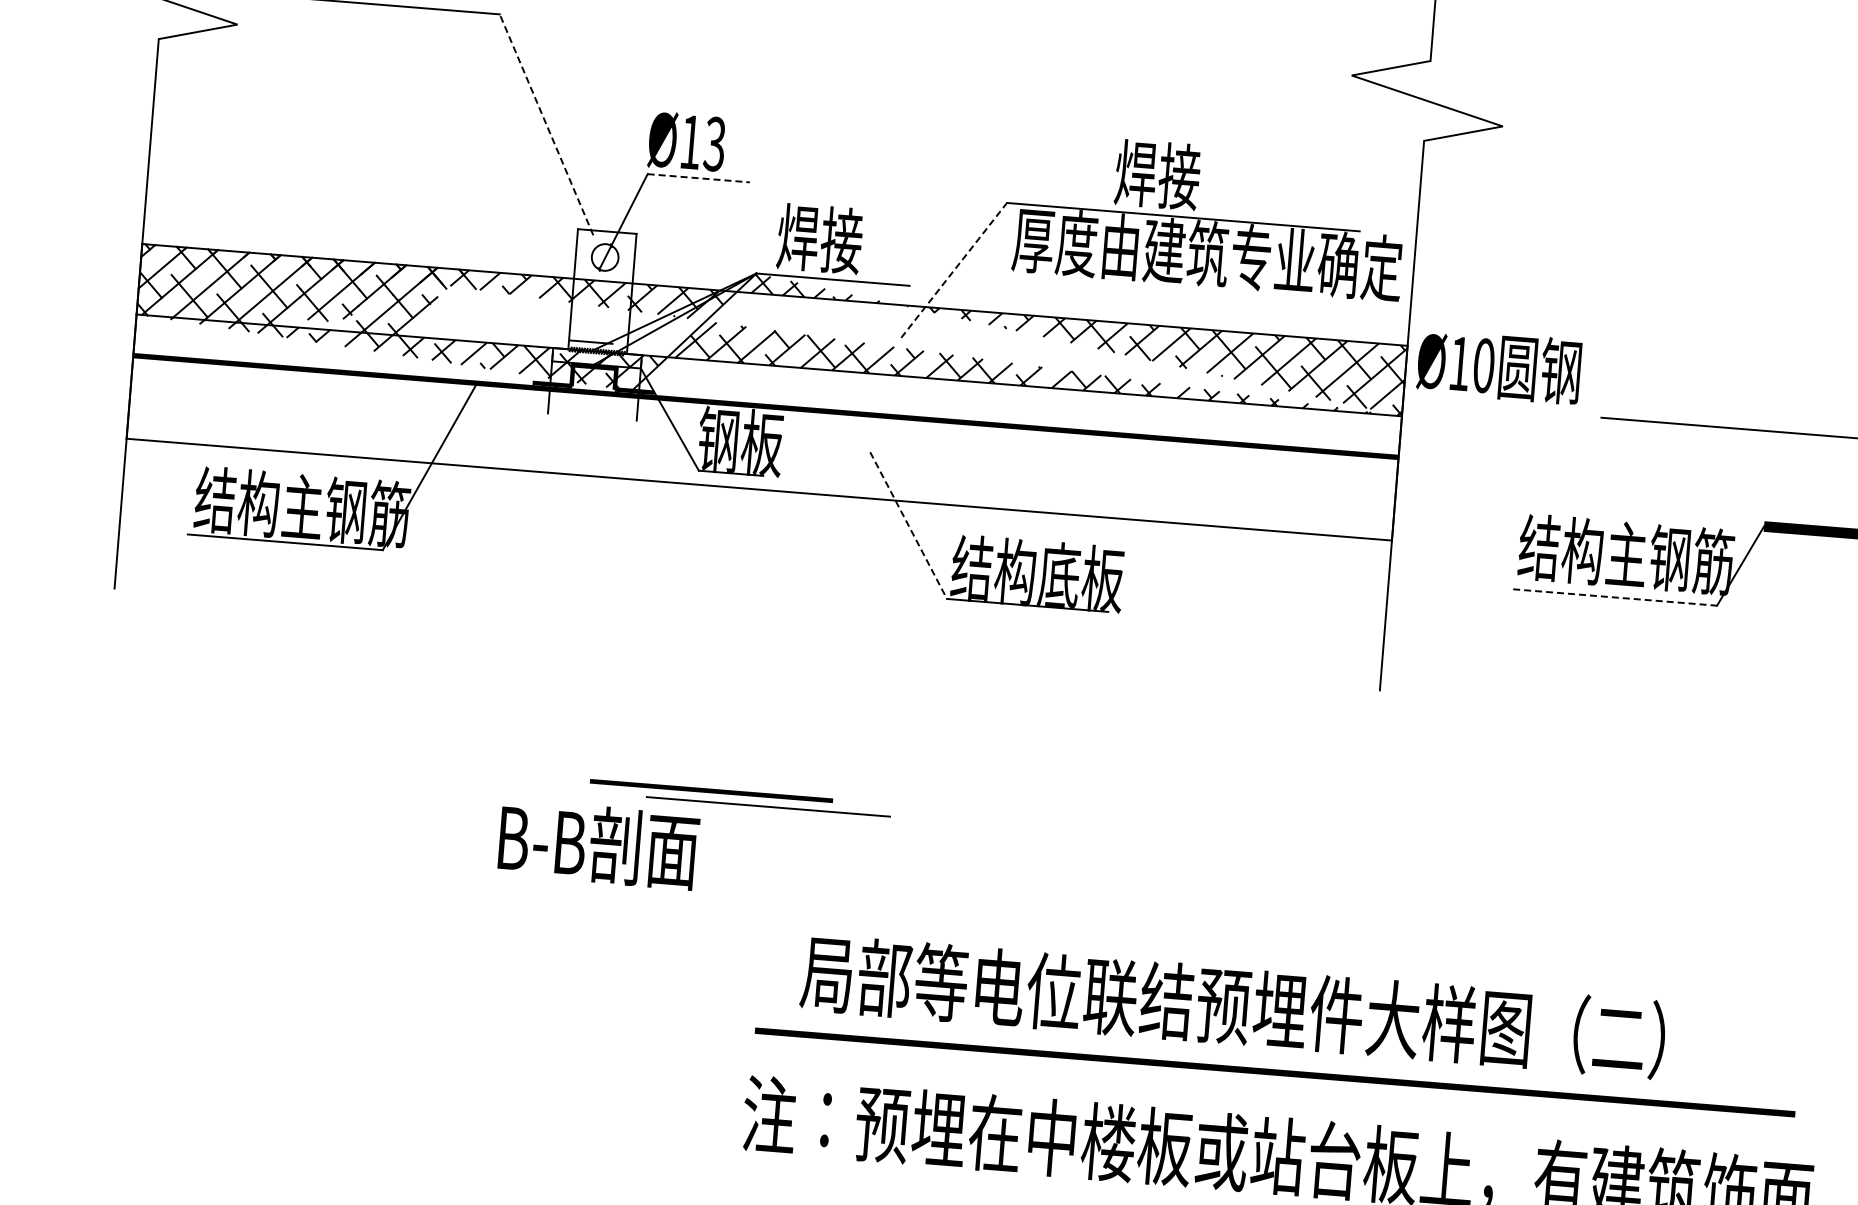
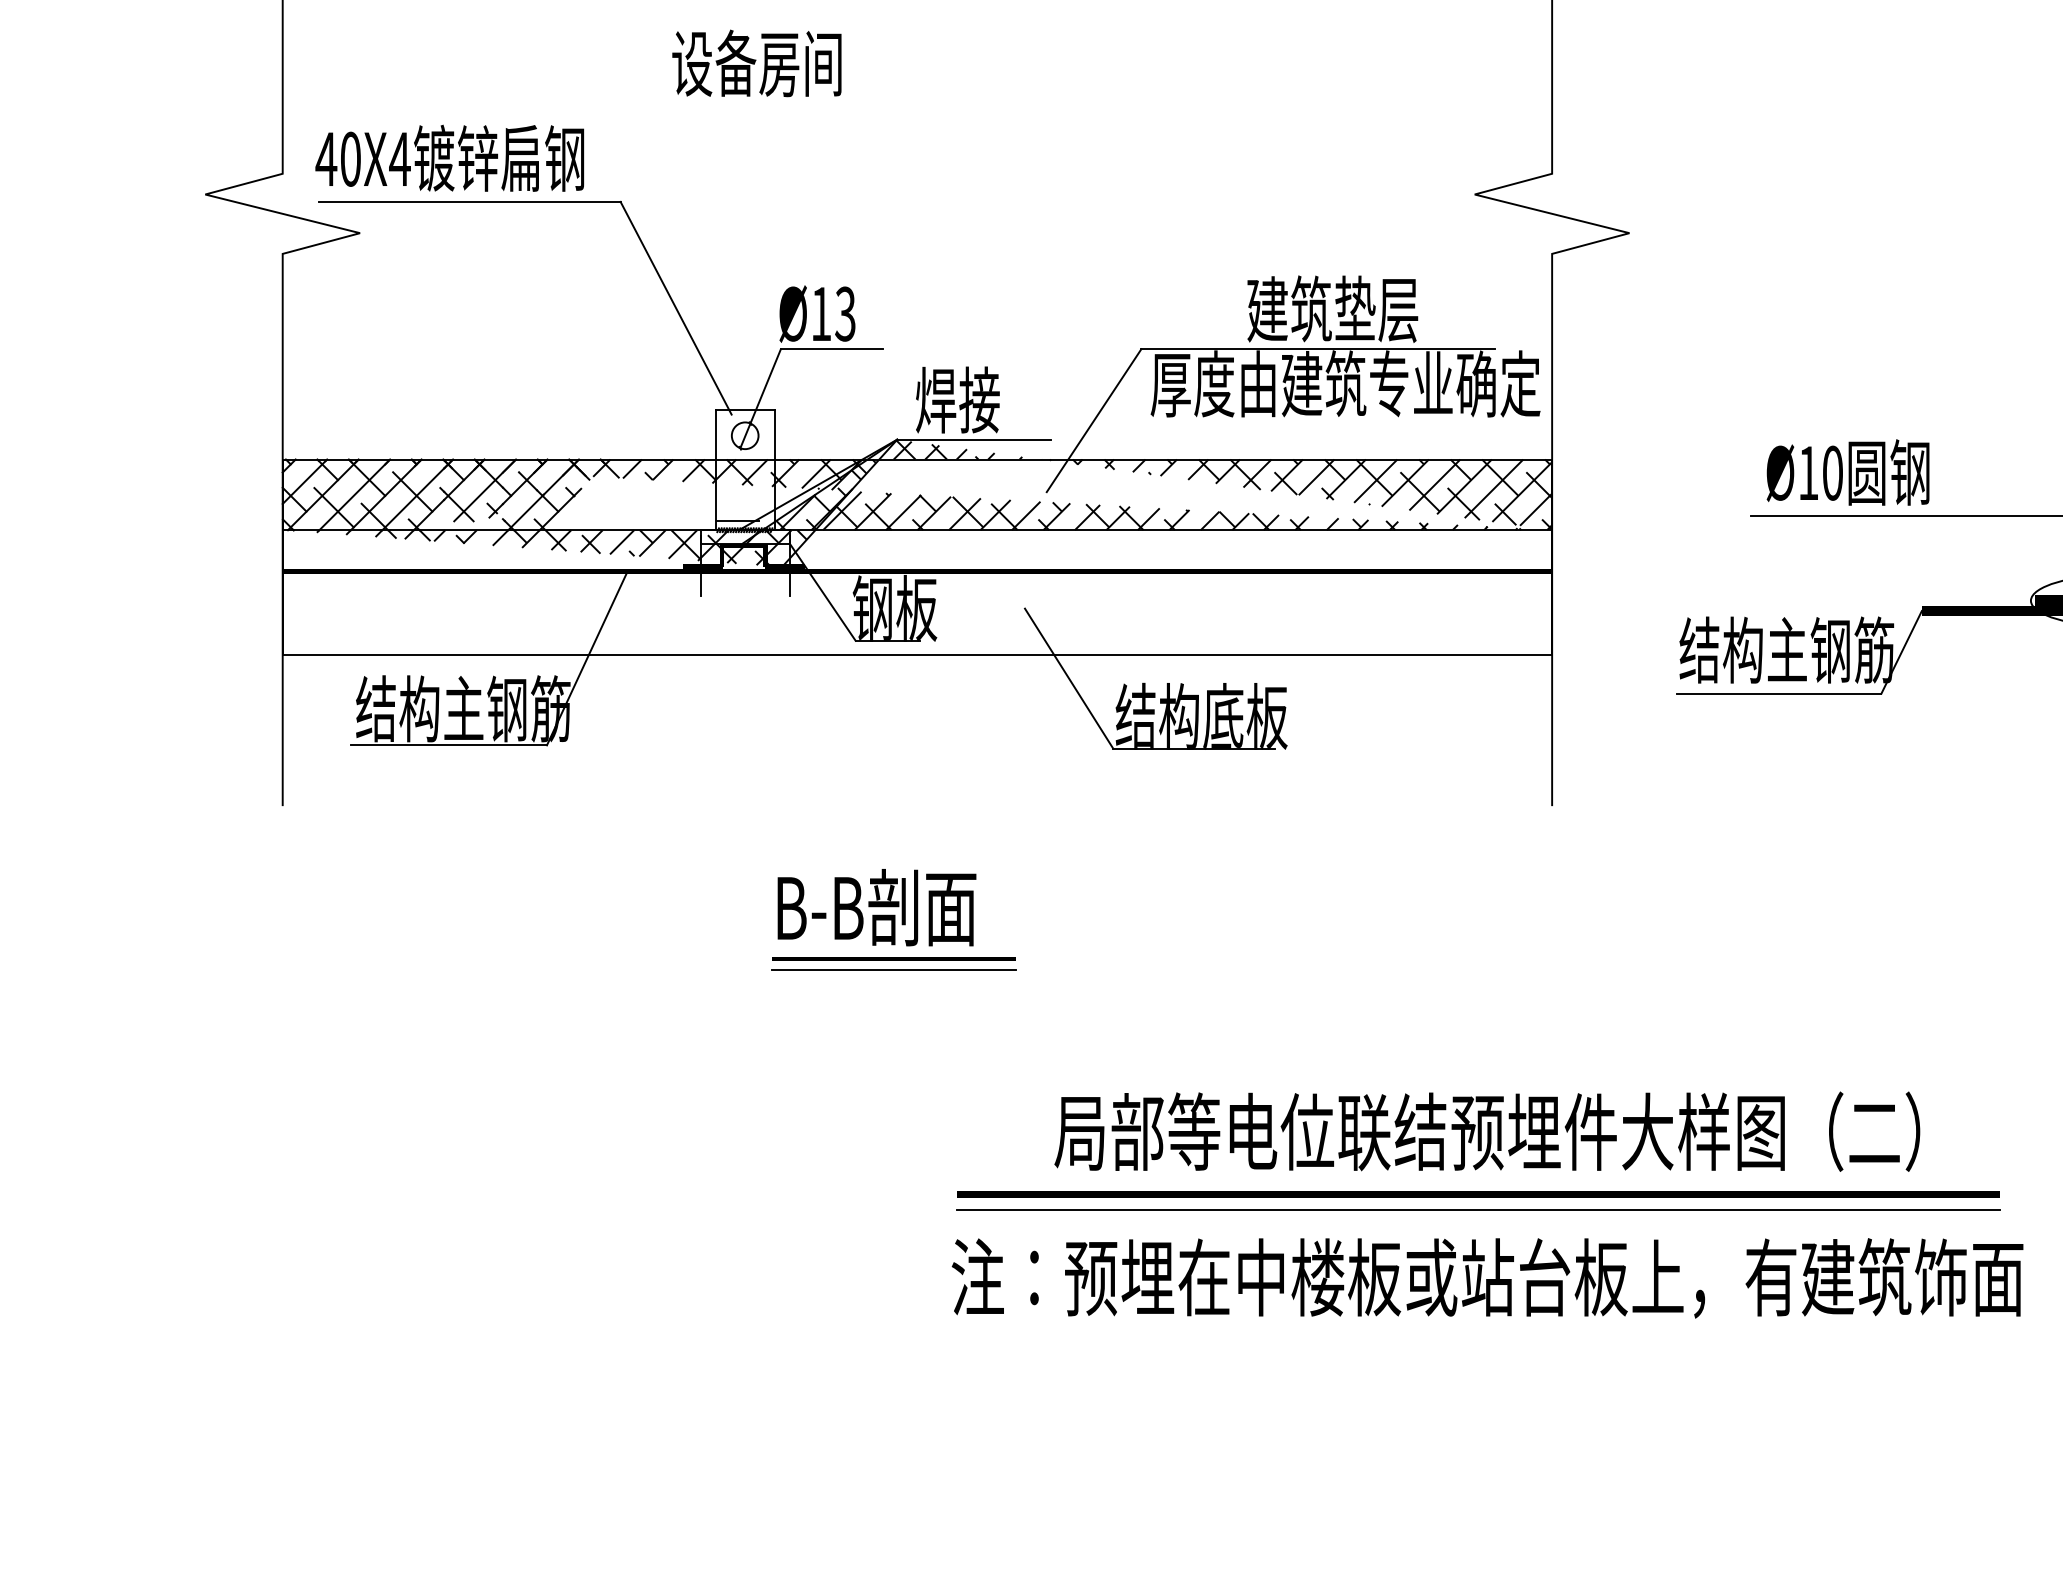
line: (546, 125) -> (676, 308), dashed -> solid
text: (1200, 177) -> (1332, 308), 焊接 -> 建筑垫层
line: (699, 178) -> (832, 349), dashed -> solid
line: (954, 270) -> (1094, 420), dashed -> solid
hatch: (681, 322) -> (826, 494), added
text: (1498, 366) -> (1847, 472), moved
line: (908, 525) -> (1069, 678), dashed -> solid
line: (1615, 597) -> (1779, 693), dashed -> solid
line: (768, 806) -> (893, 969), moved
text: (598, 844) -> (876, 907), moved
text: (1233, 1005) -> (1487, 1131), moved
line: (1274, 1087) -> (1478, 1209), added

